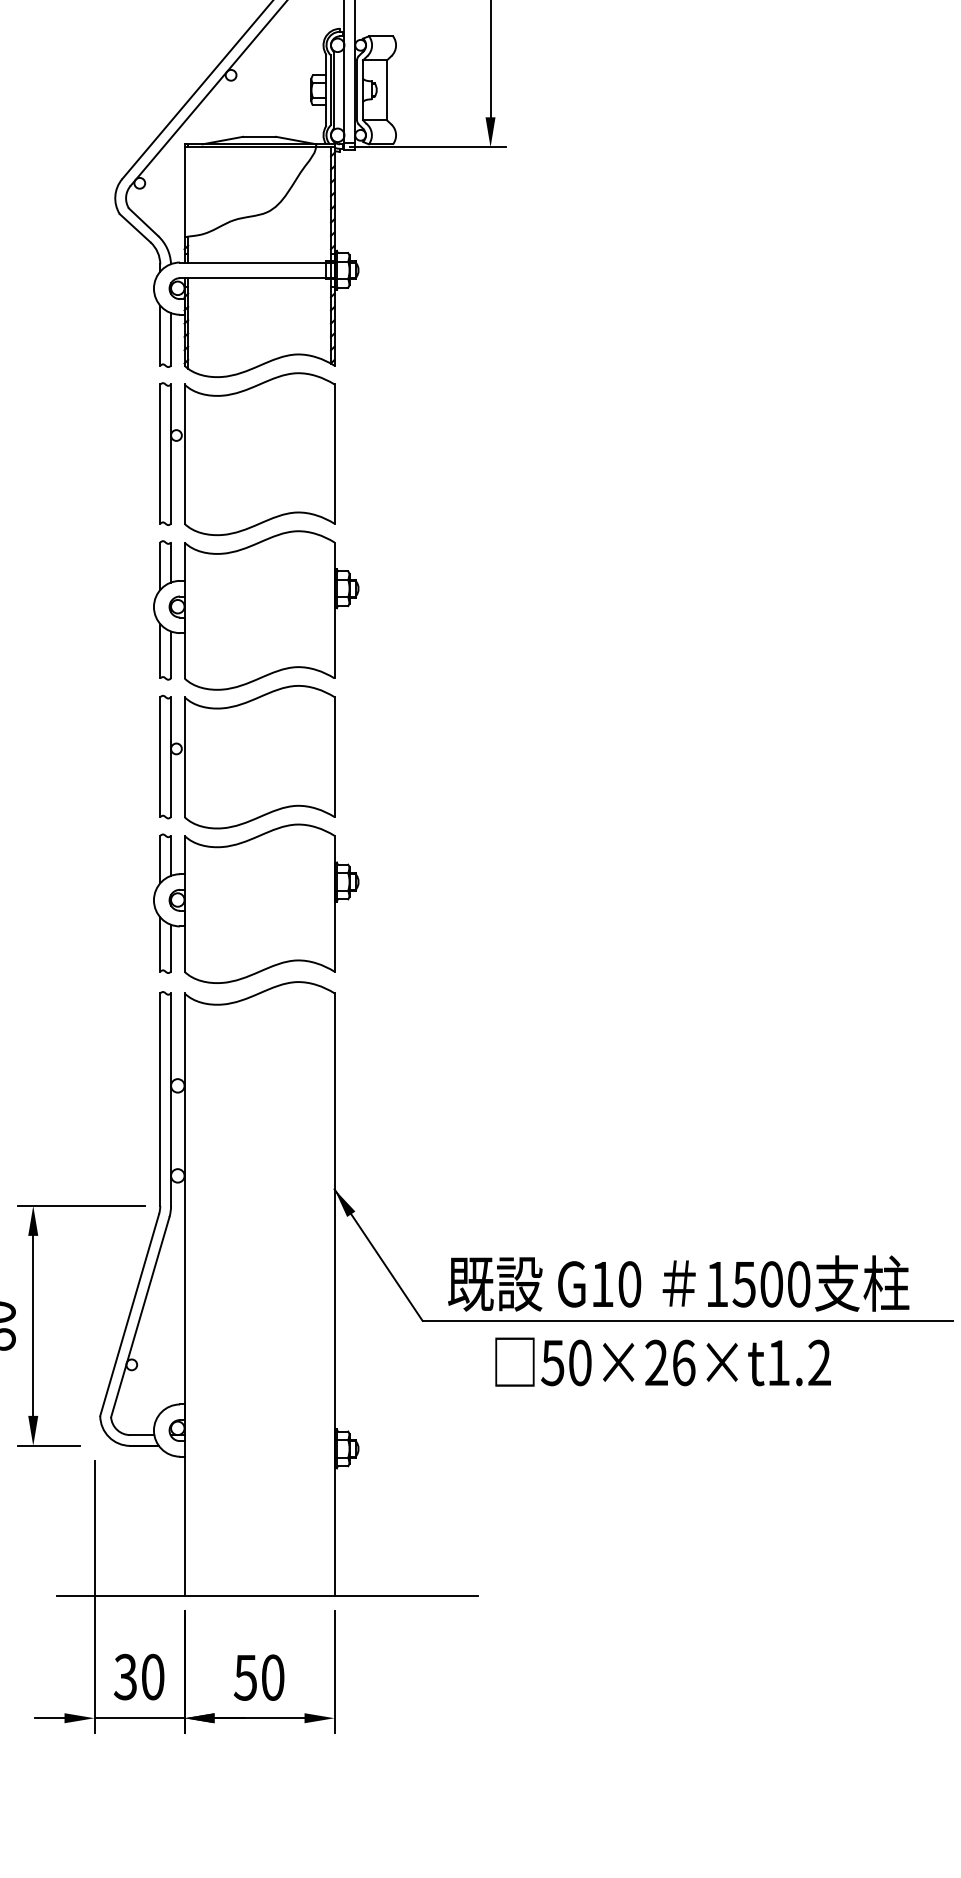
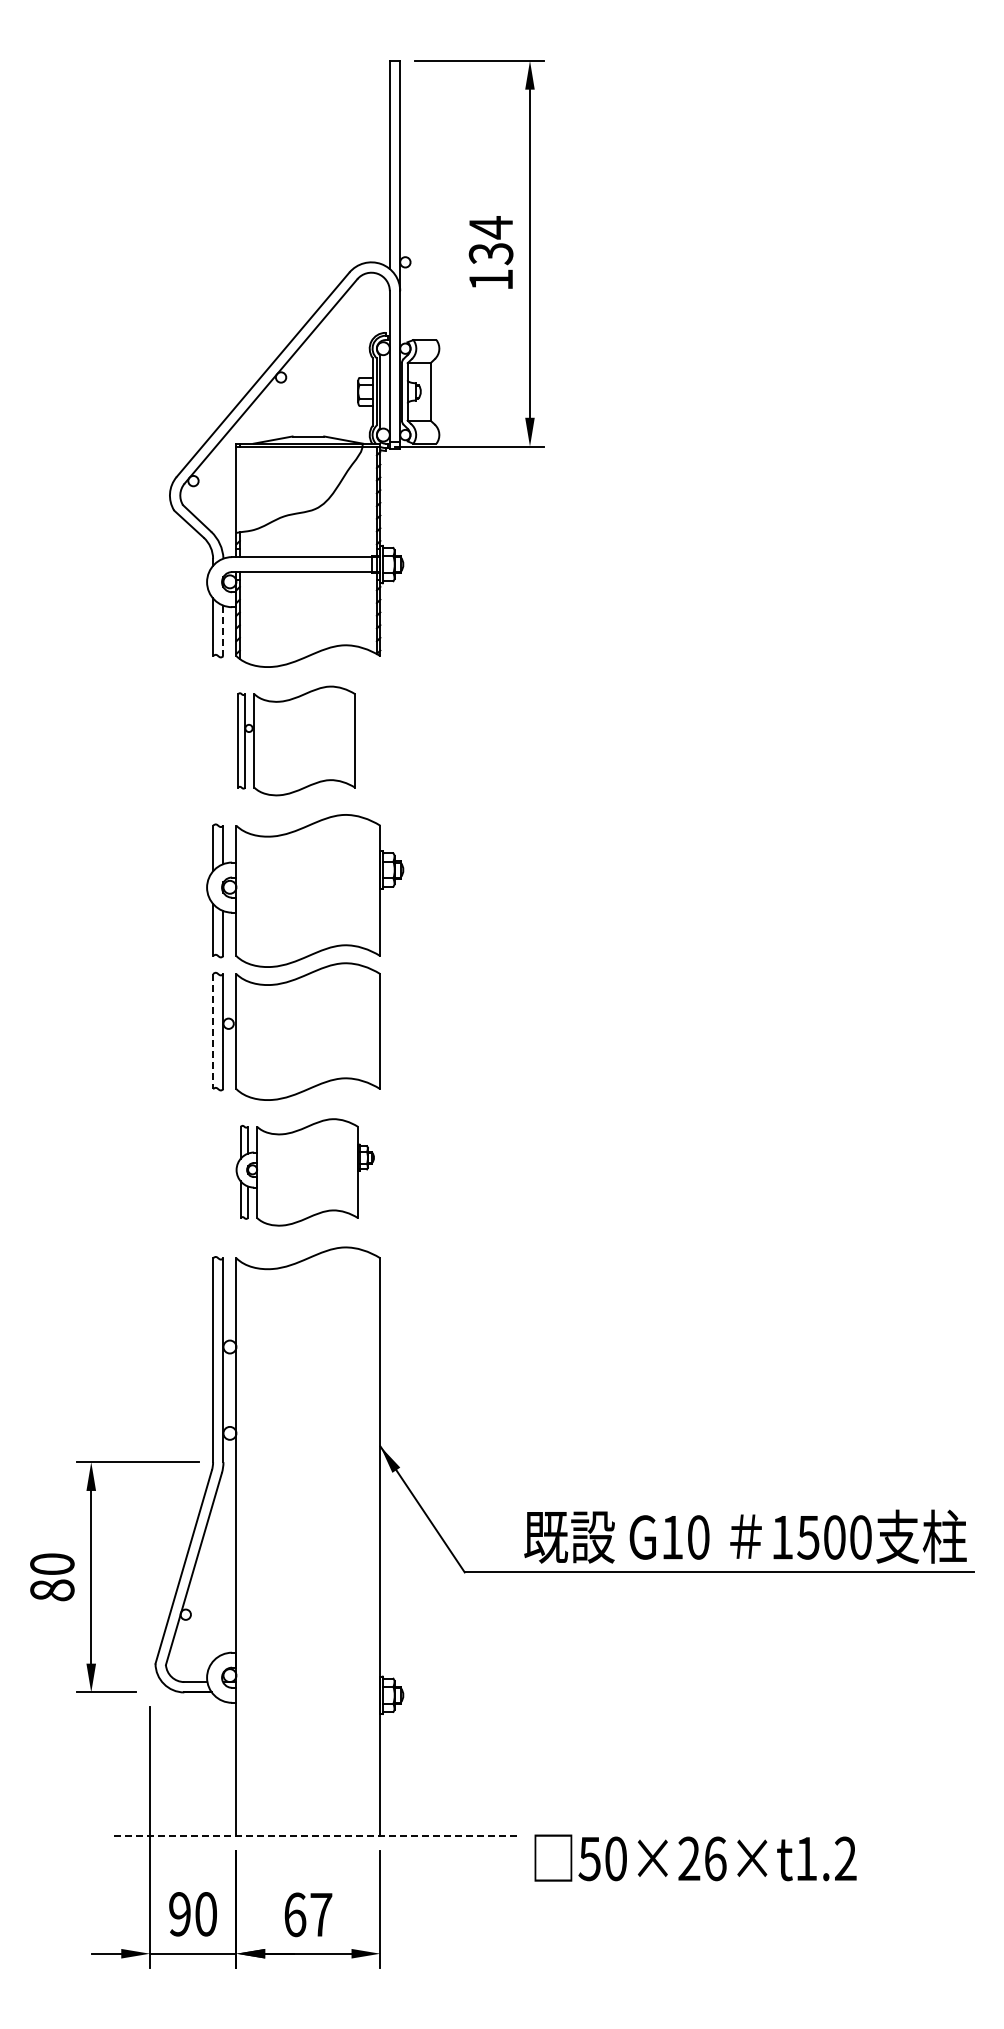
line: (171, 340) -> (223, 631), solid -> dashed
part: (247, 453) -> (296, 740), size x0.7
line: (160, 756) -> (213, 1031), solid -> dashed
part: (256, 903) -> (305, 1172), size x0.7
text: (678, 1283) -> (745, 1536), moved
text: (663, 1361) -> (695, 1857), moved
line: (268, 1596) -> (316, 1836), solid -> dashed
text: (125, 1677) -> (179, 1914), 30 -> 90
text: (258, 1677) -> (307, 1914), 50 -> 67

